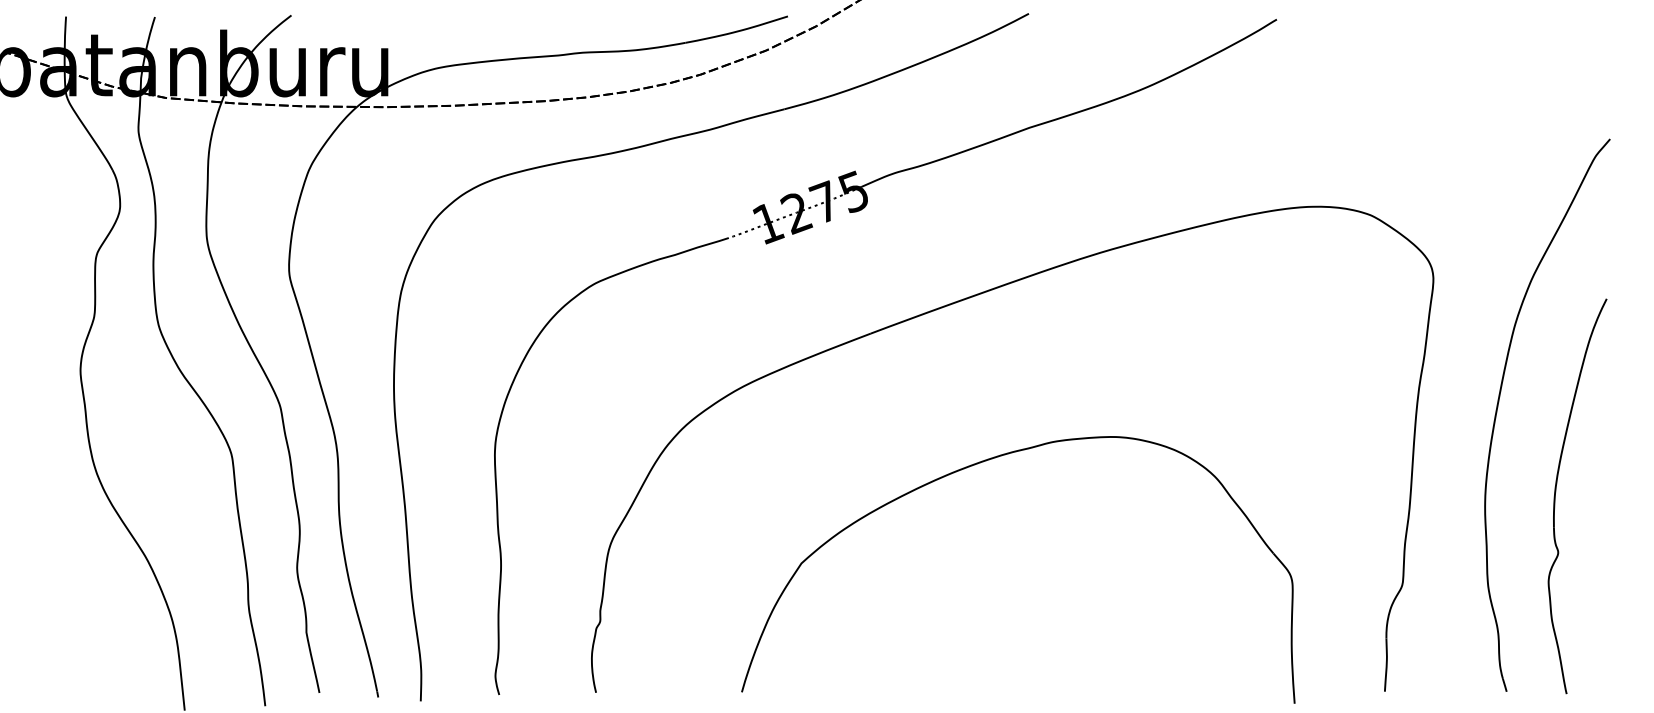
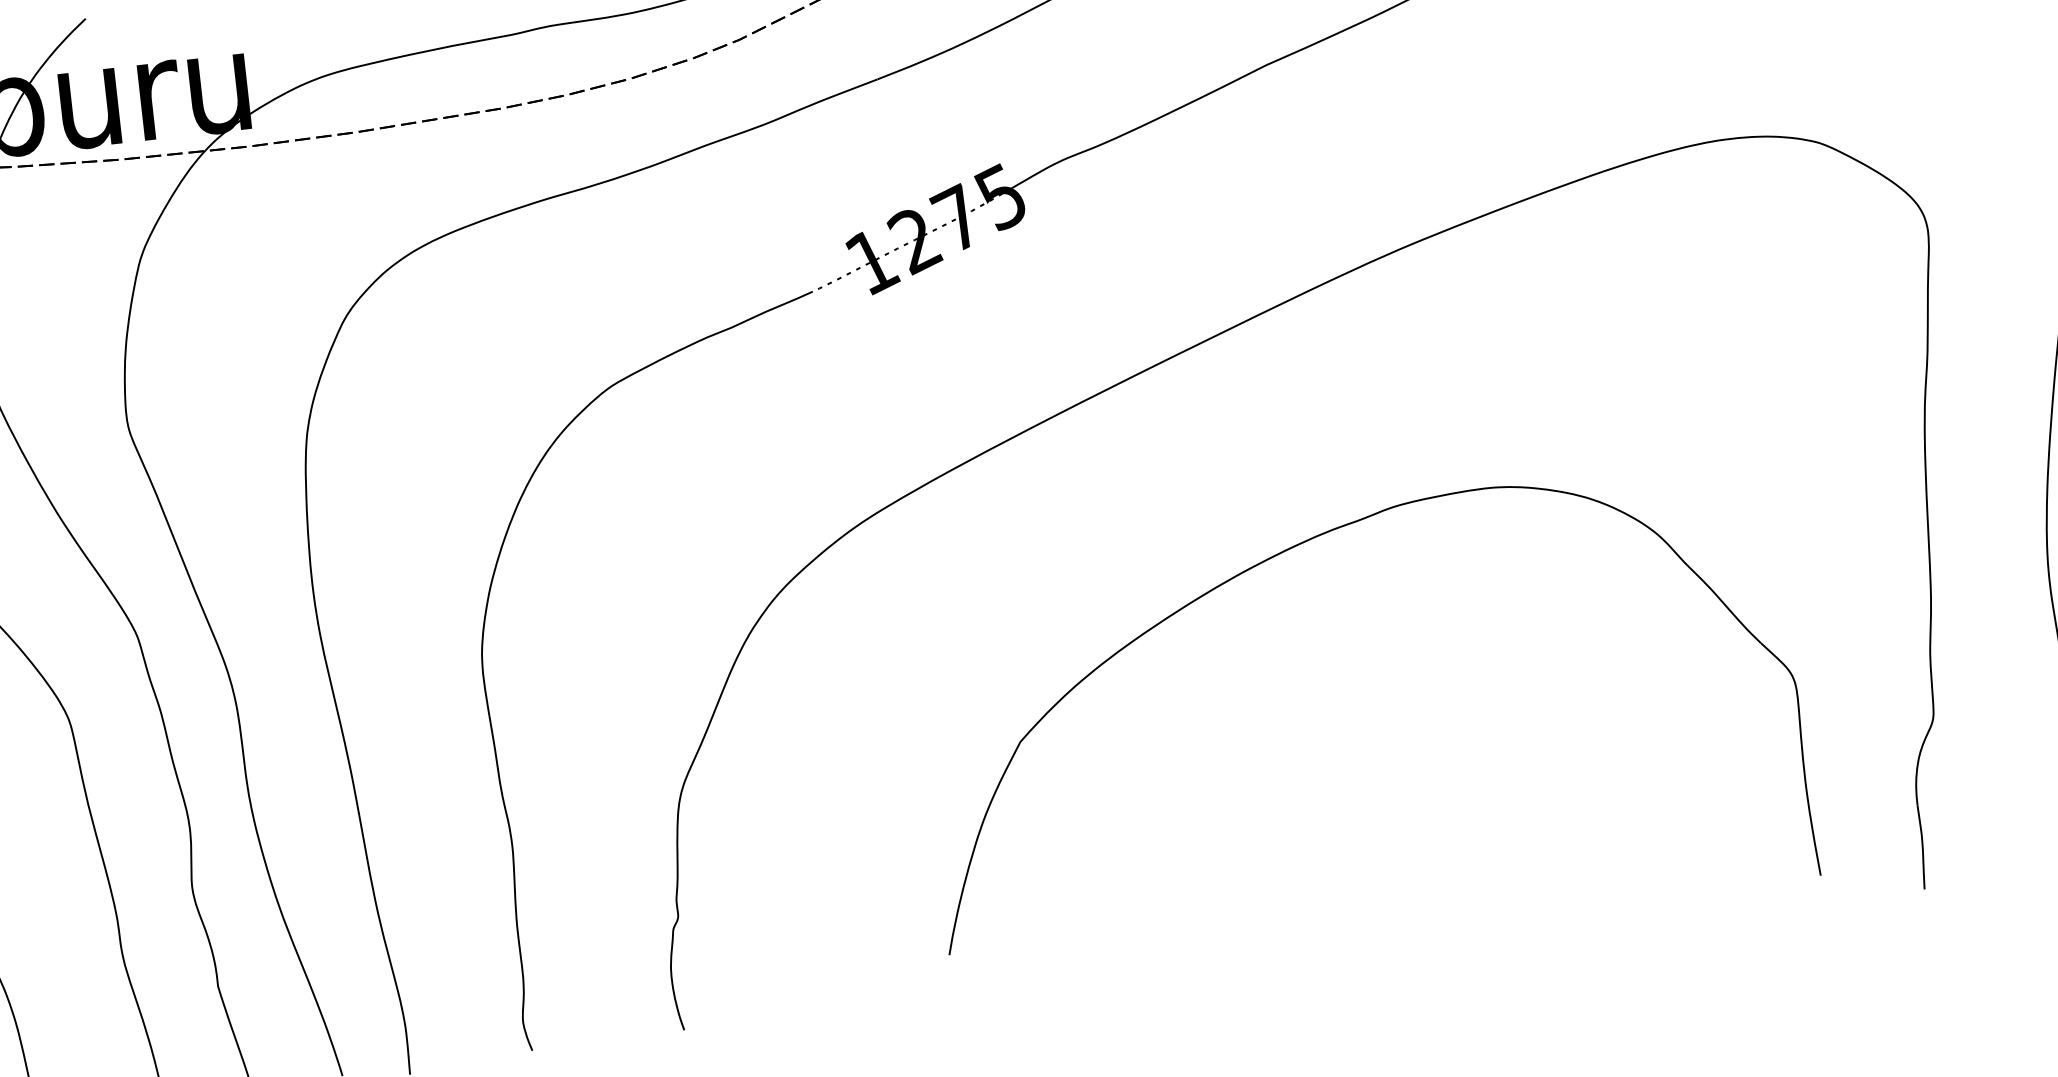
part: (975, 465) -> (1276, 557), moved

